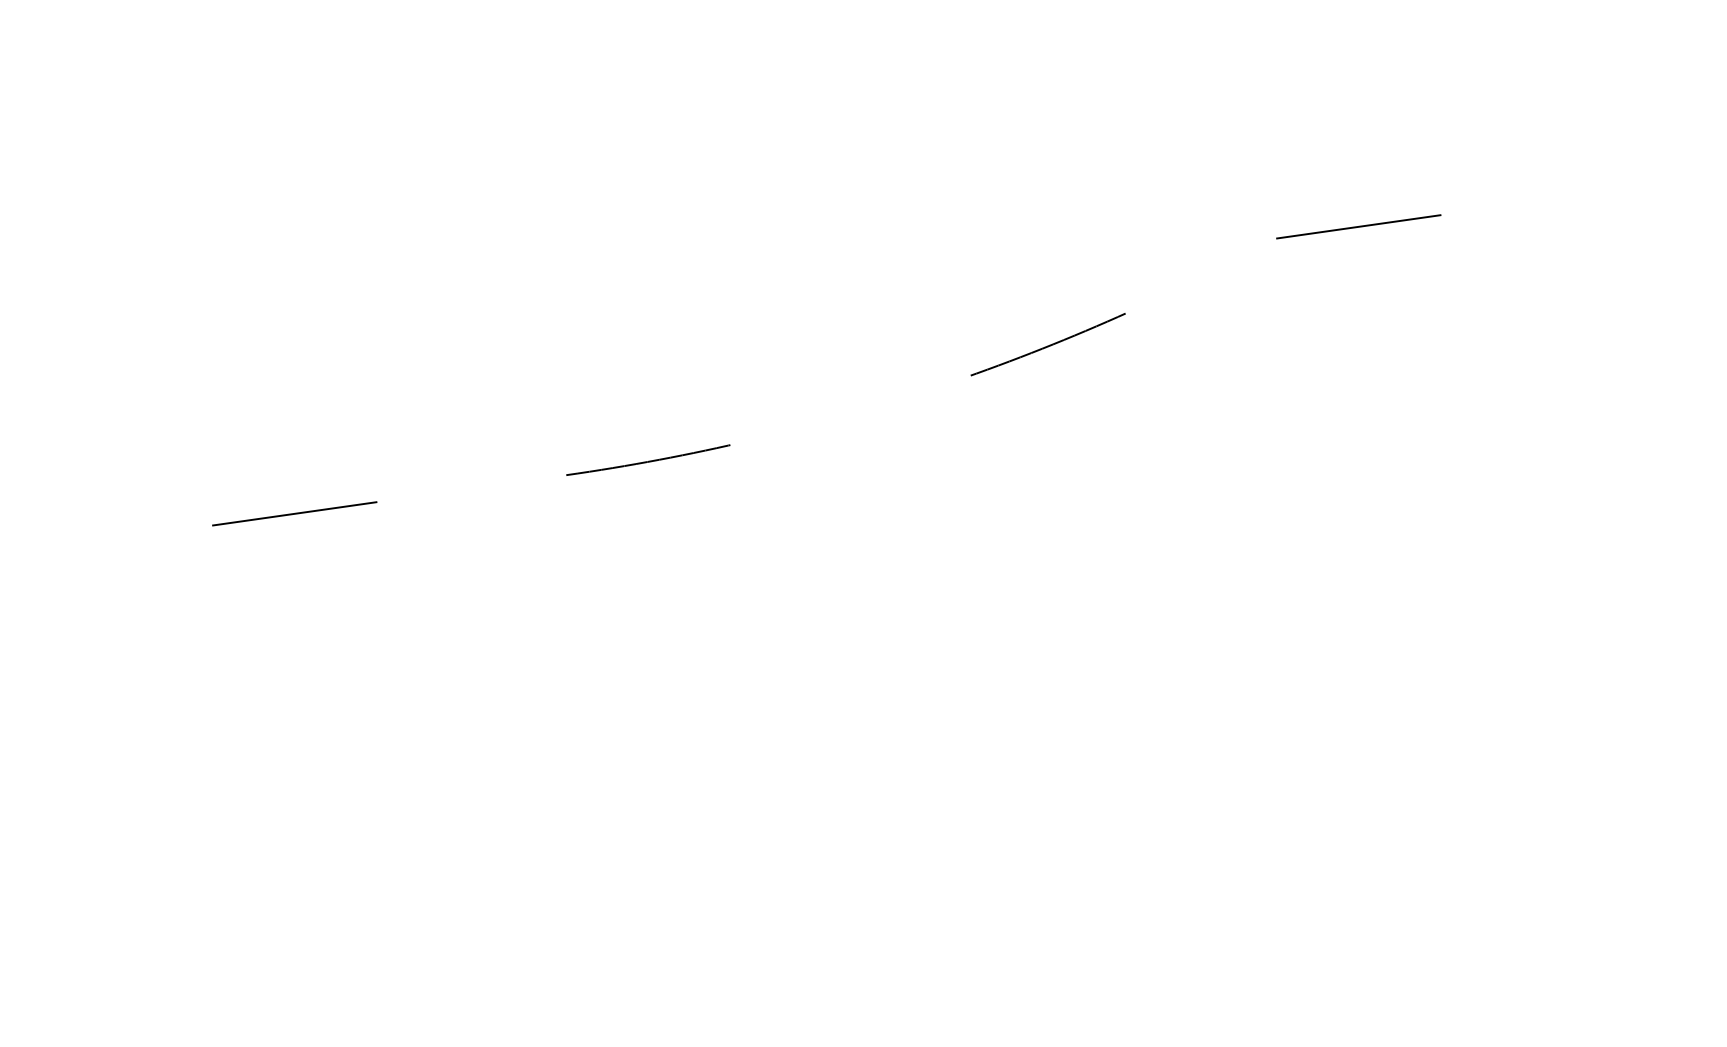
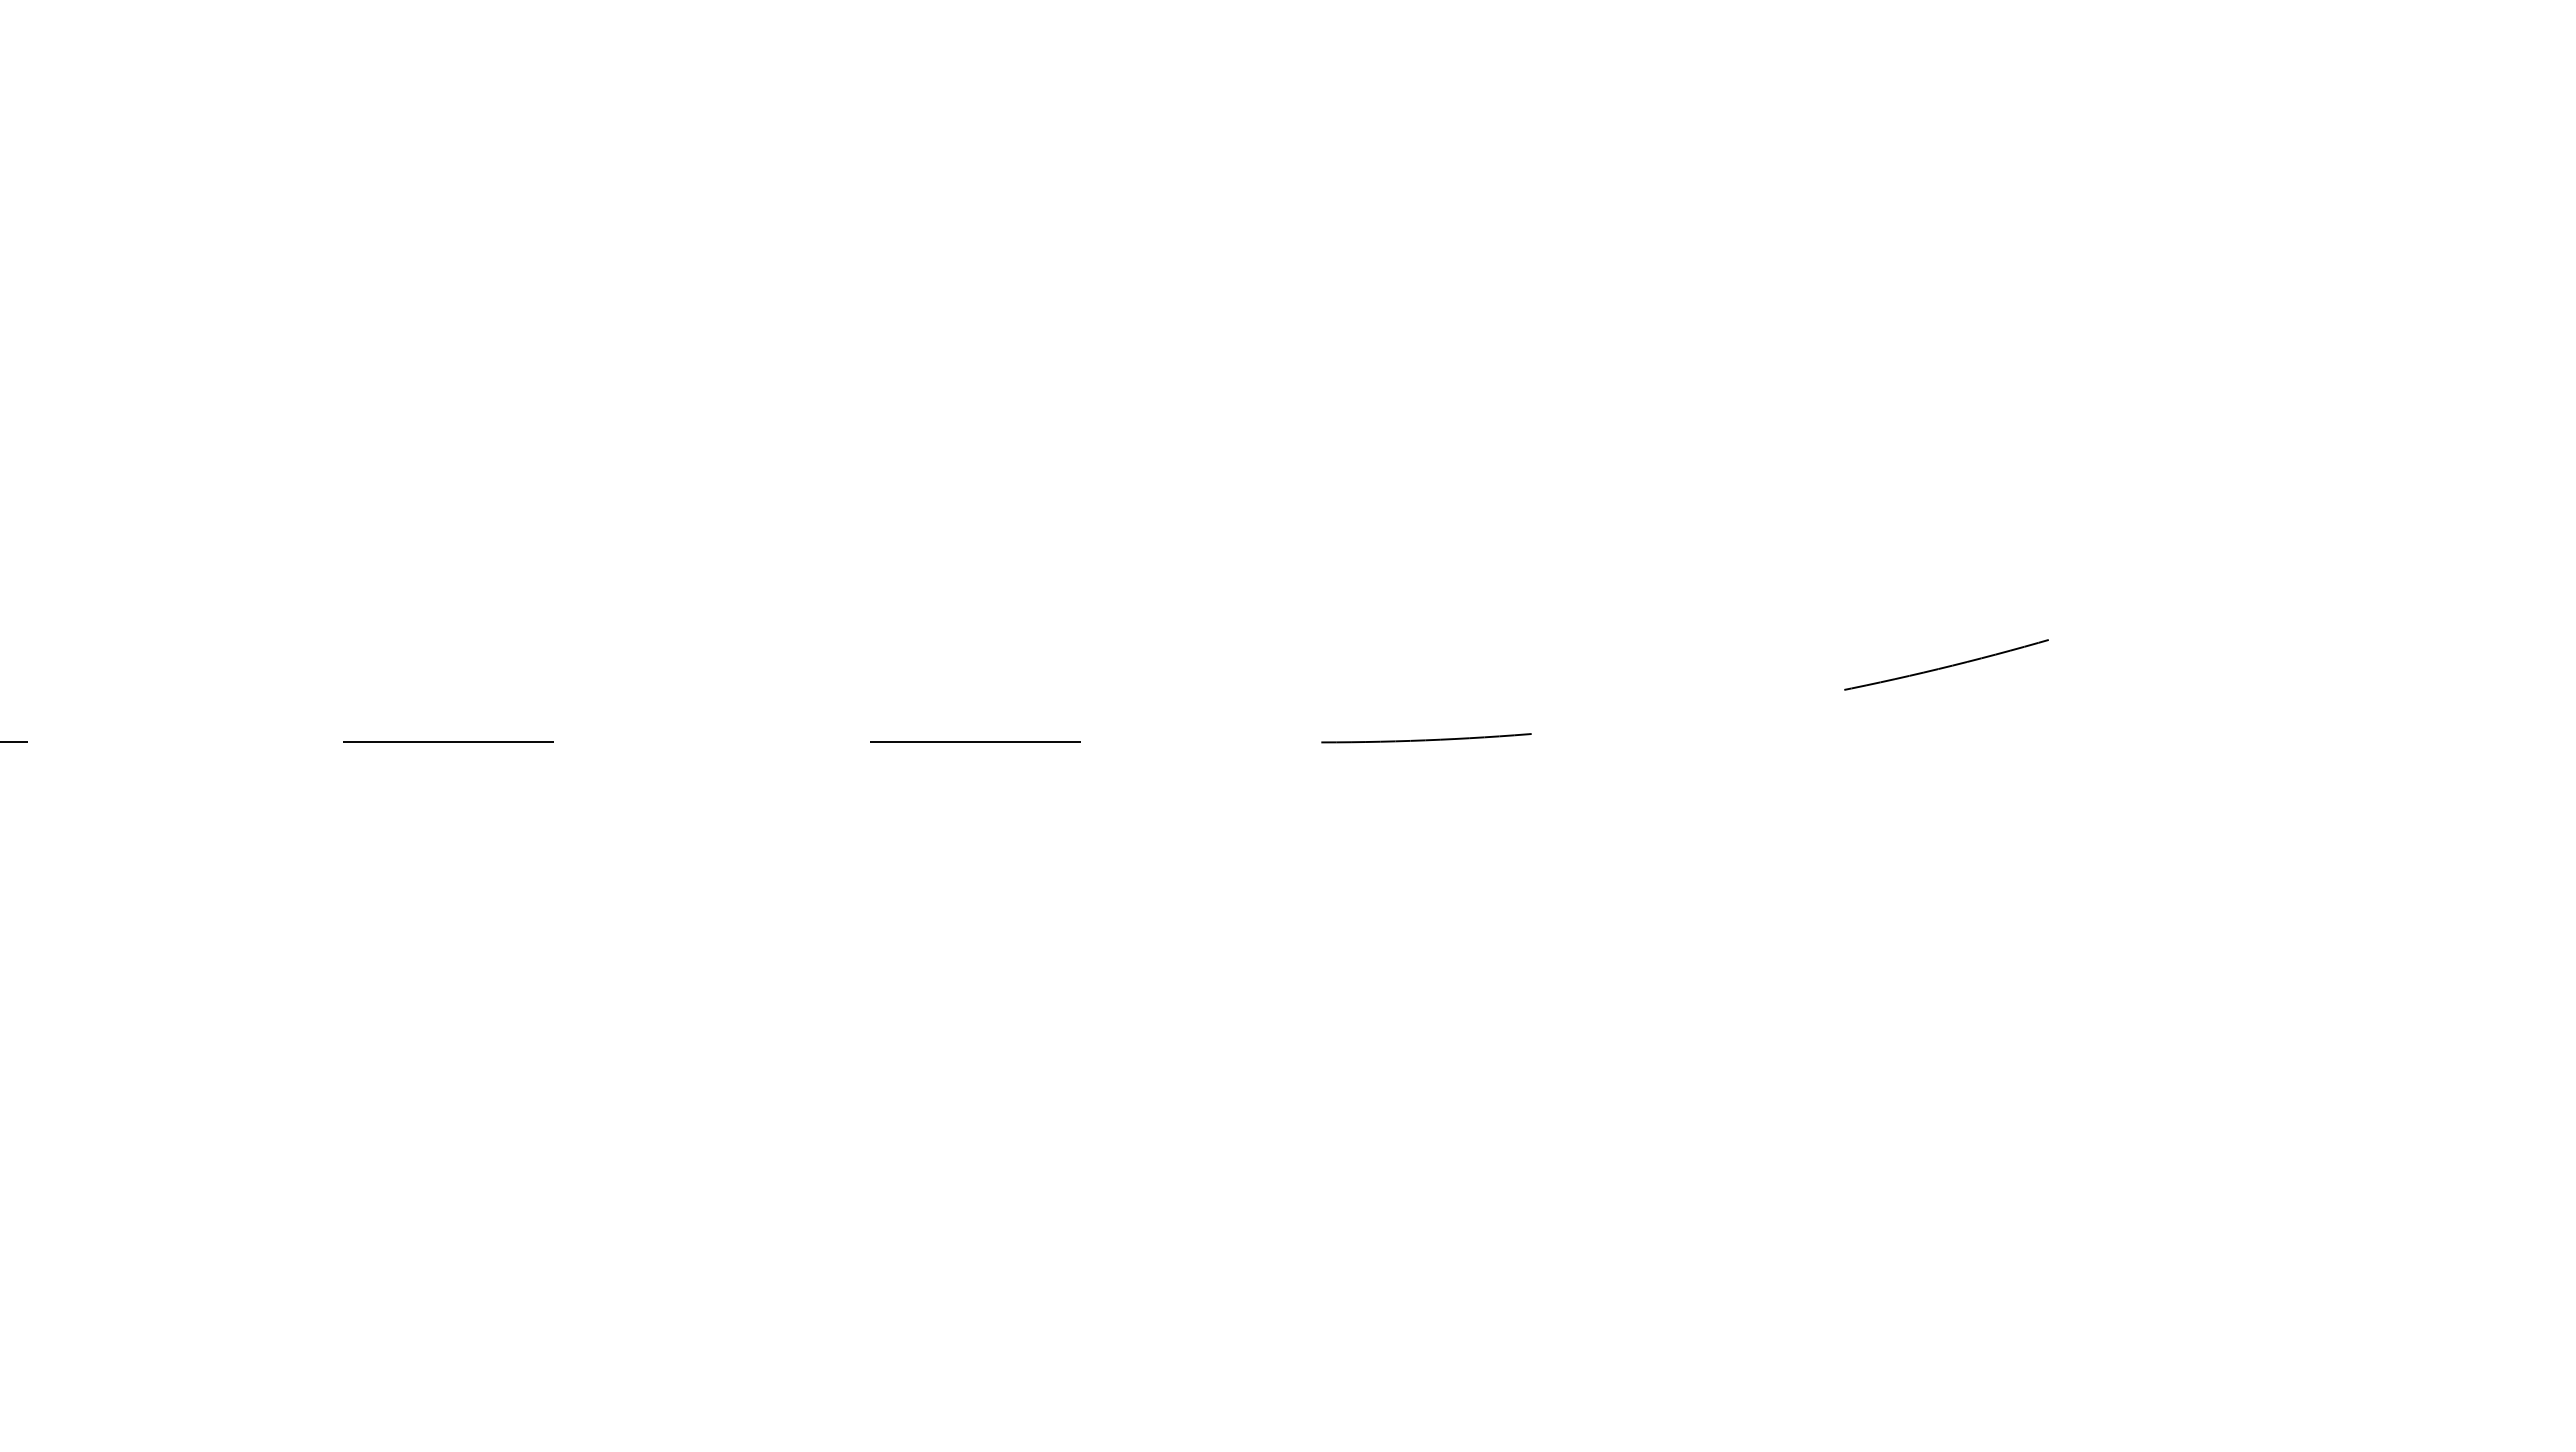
line: (1358, 226) -> (2355, 572), removed

